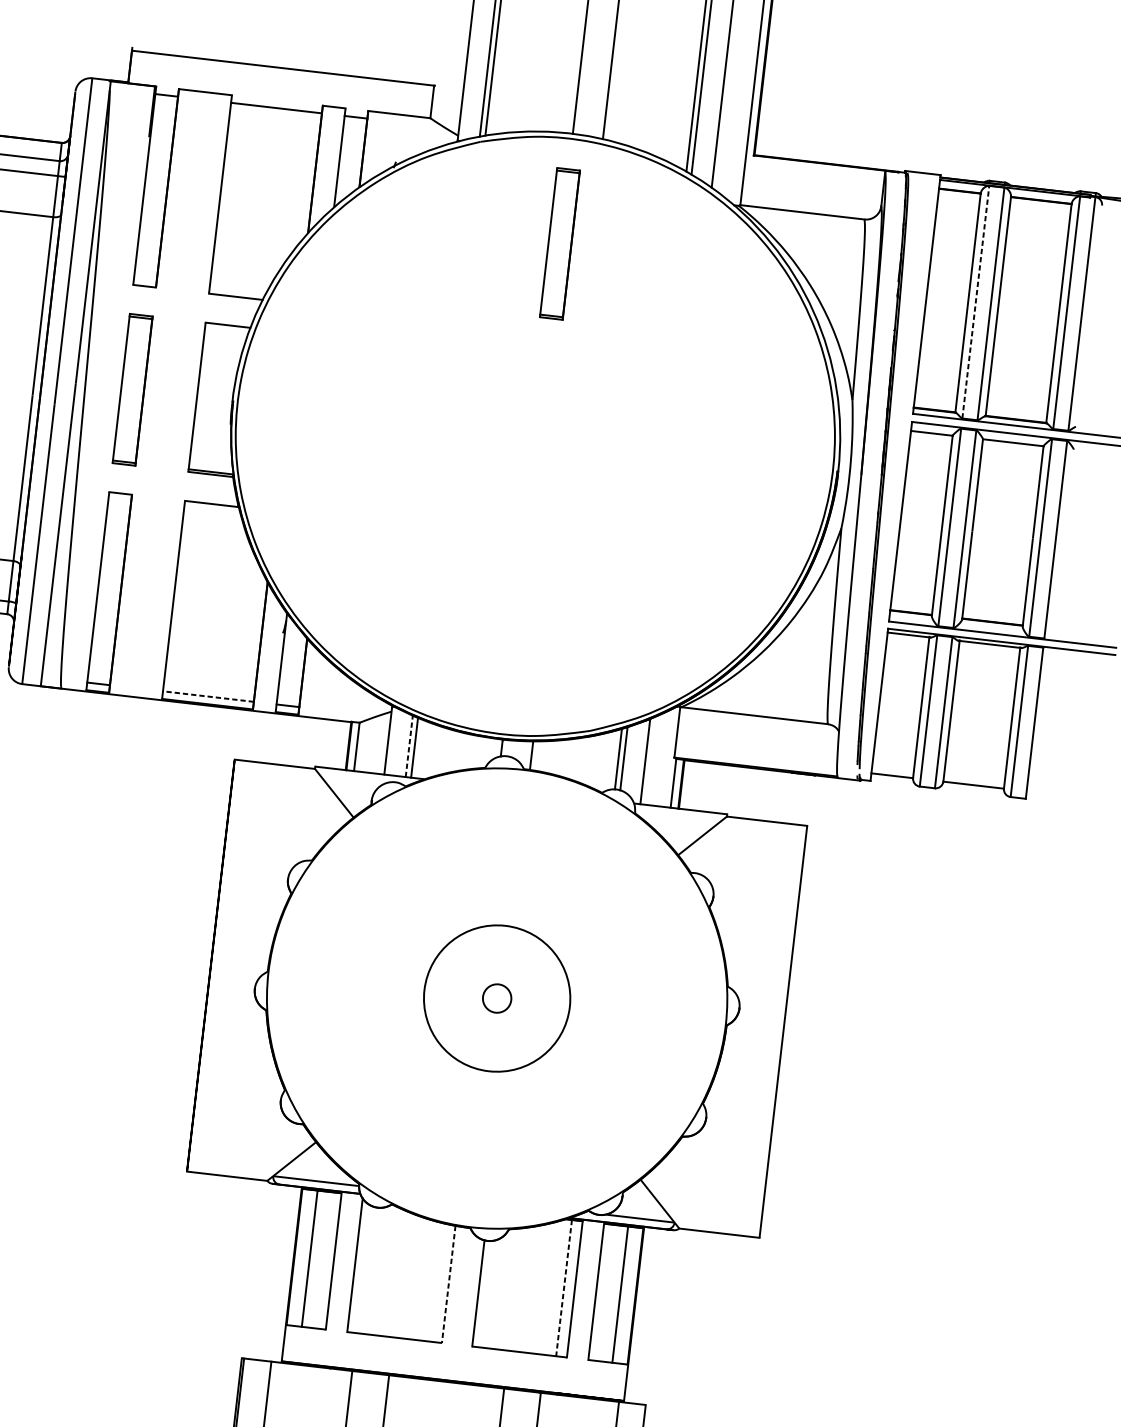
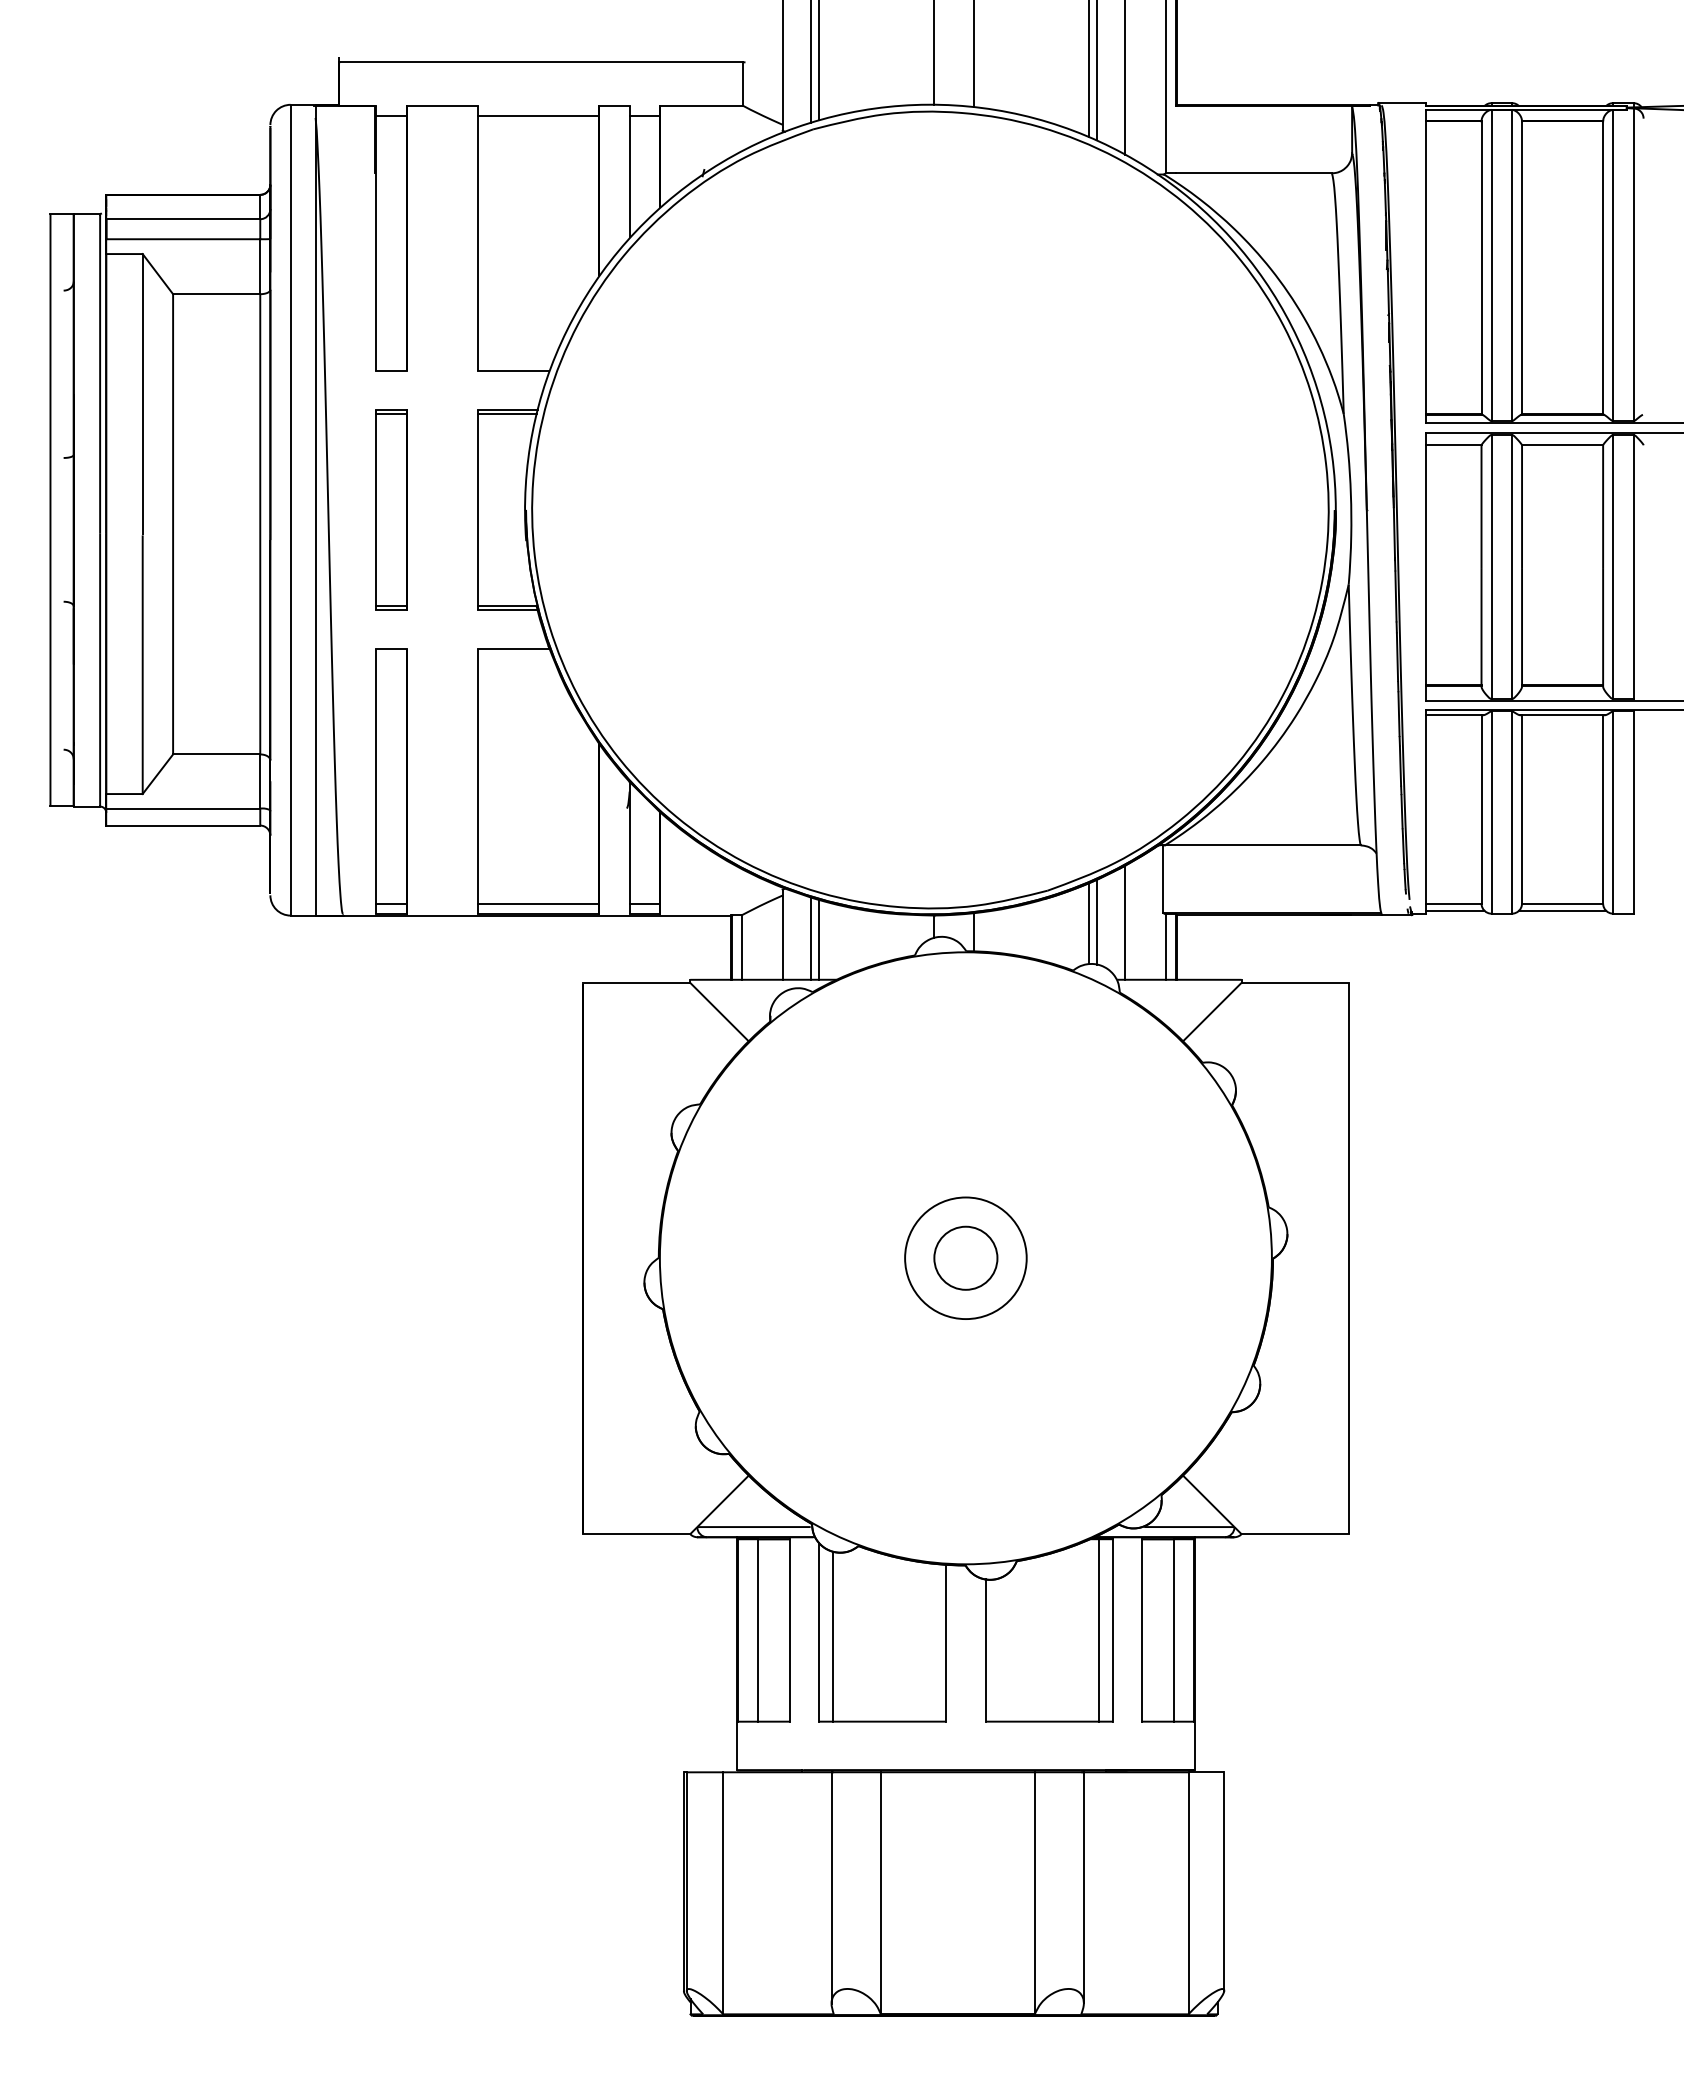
part: (559, 243) -> (933, 251), removed
line: (975, 302) -> (1491, 265), dashed -> solid
line: (226, 327) -> (506, 413), added
line: (208, 696) -> (538, 903), dashed -> solid
line: (409, 746) -> (811, 938), dashed -> solid
line: (892, 780) -> (1454, 910), added
line: (973, 790) -> (1562, 910), added
circle: (496, 997) -> (965, 1257), size x1.67
circle: (496, 998) -> (965, 1258), size x0.62
line: (365, 1269) -> (833, 1636), added
line: (448, 1284) -> (945, 1643), dashed -> solid
line: (564, 1288) -> (1098, 1630), dashed -> solid

